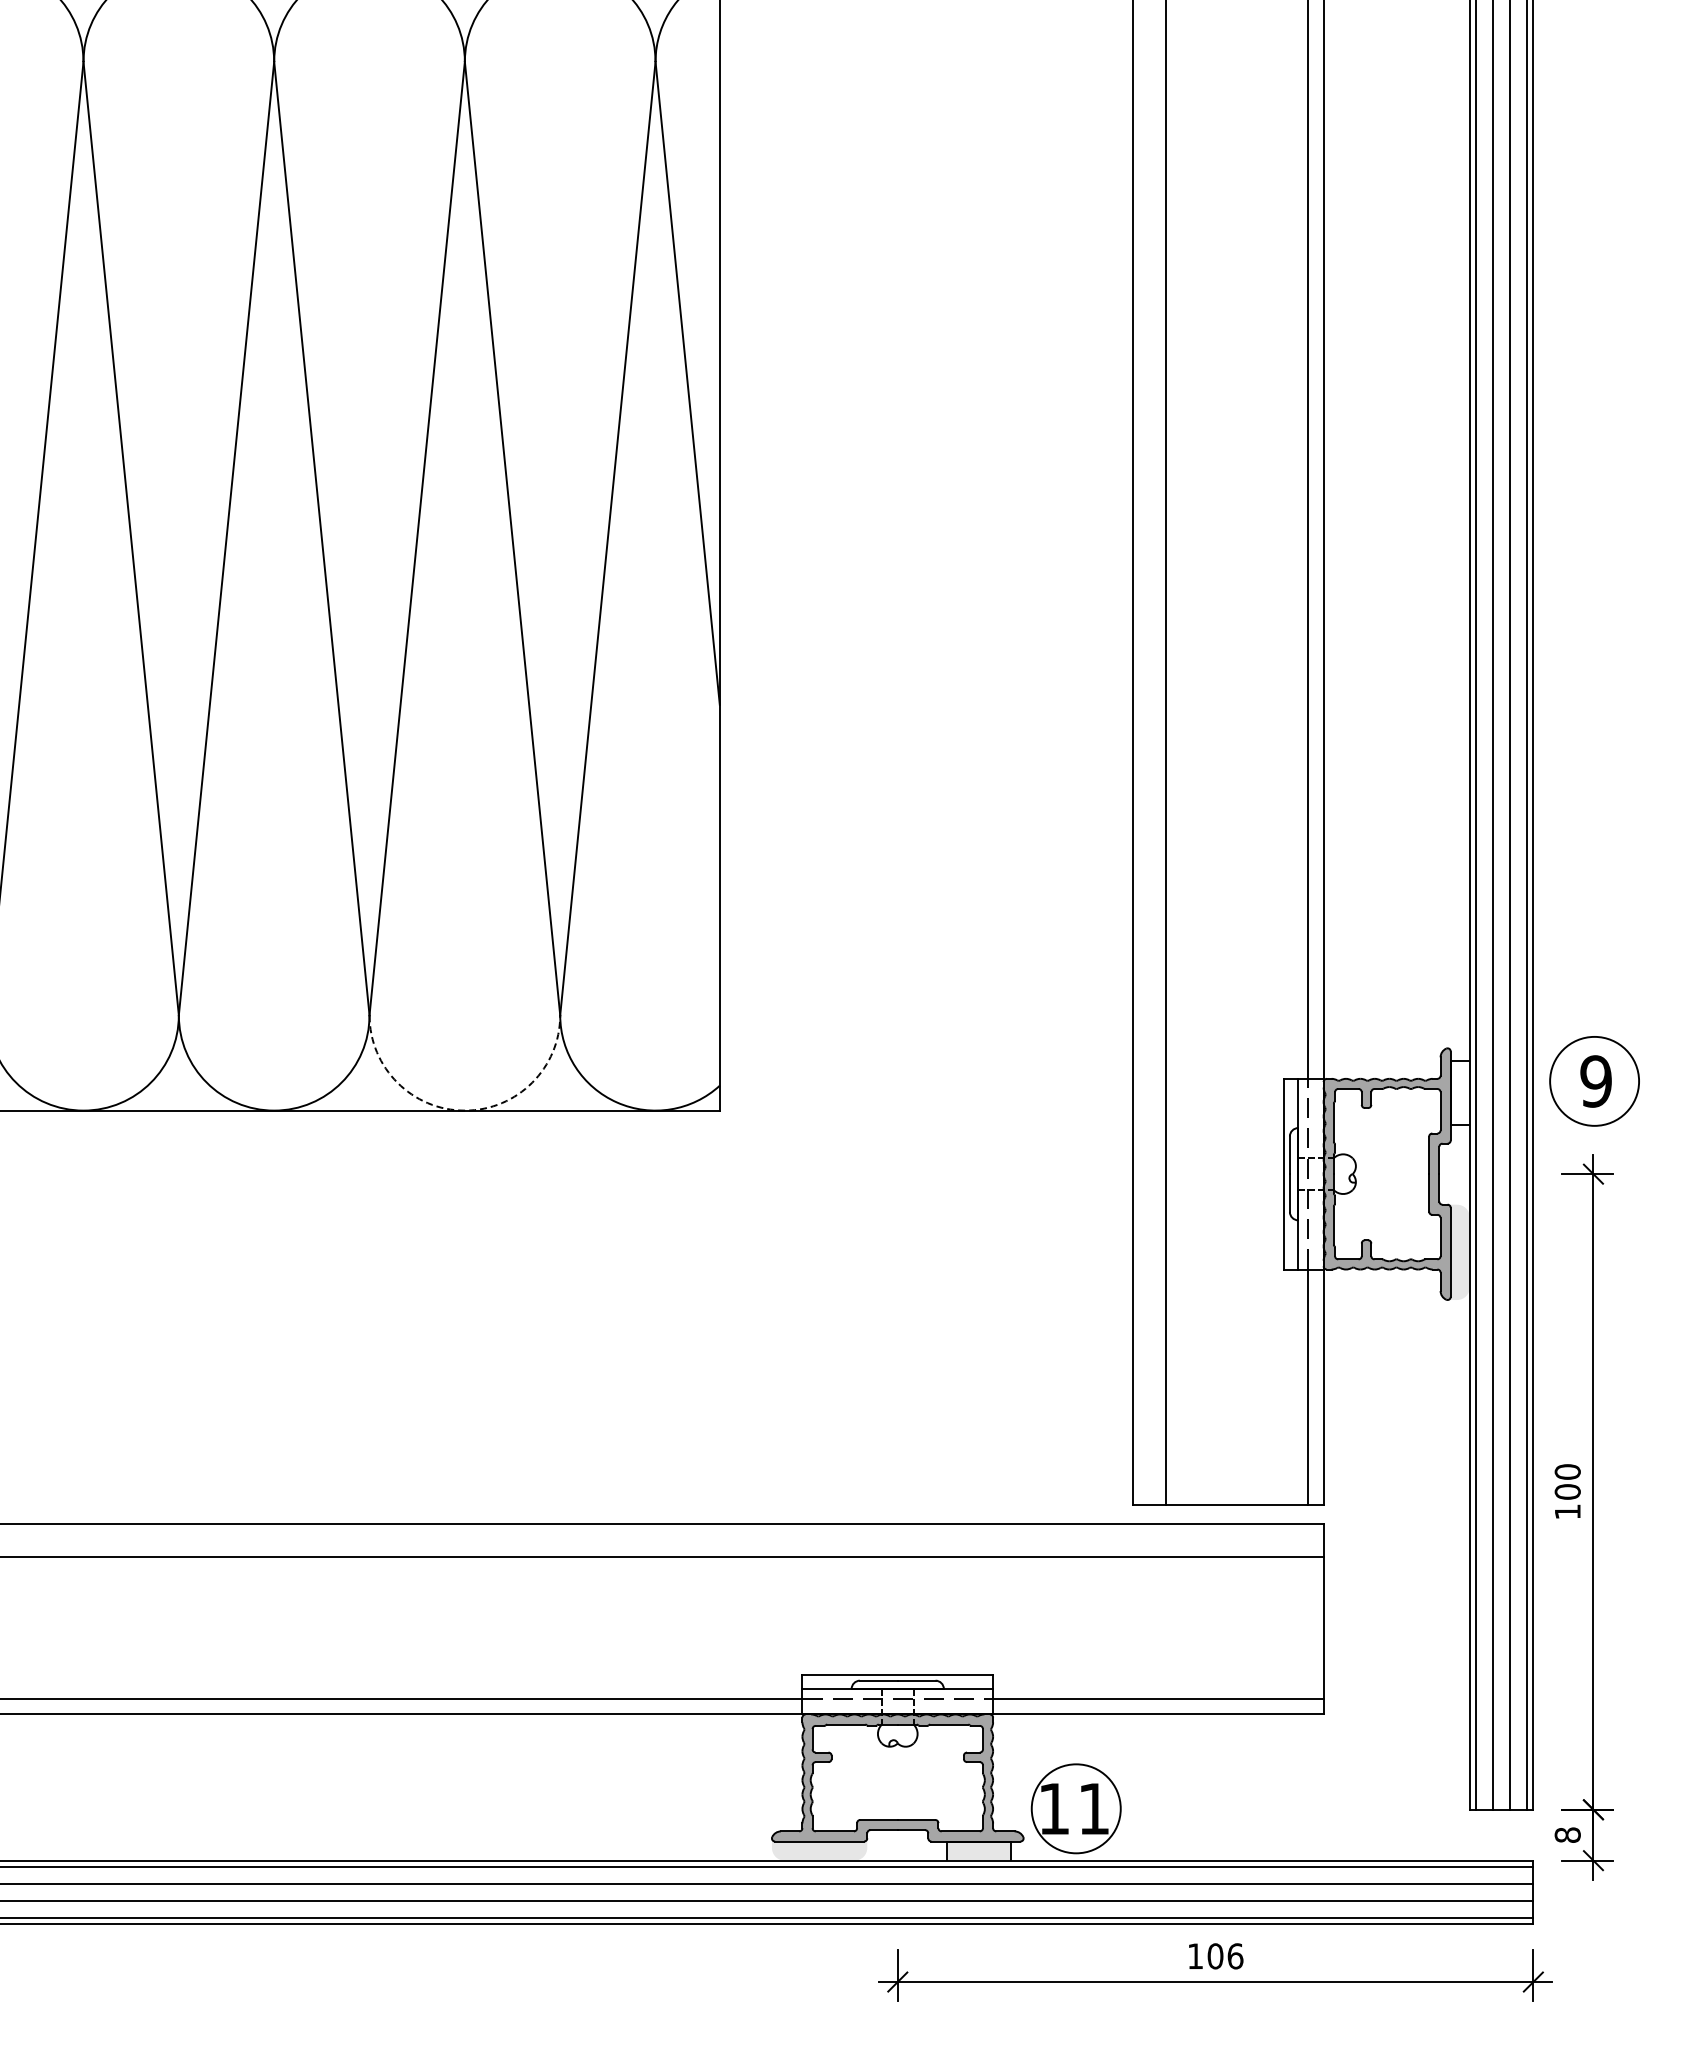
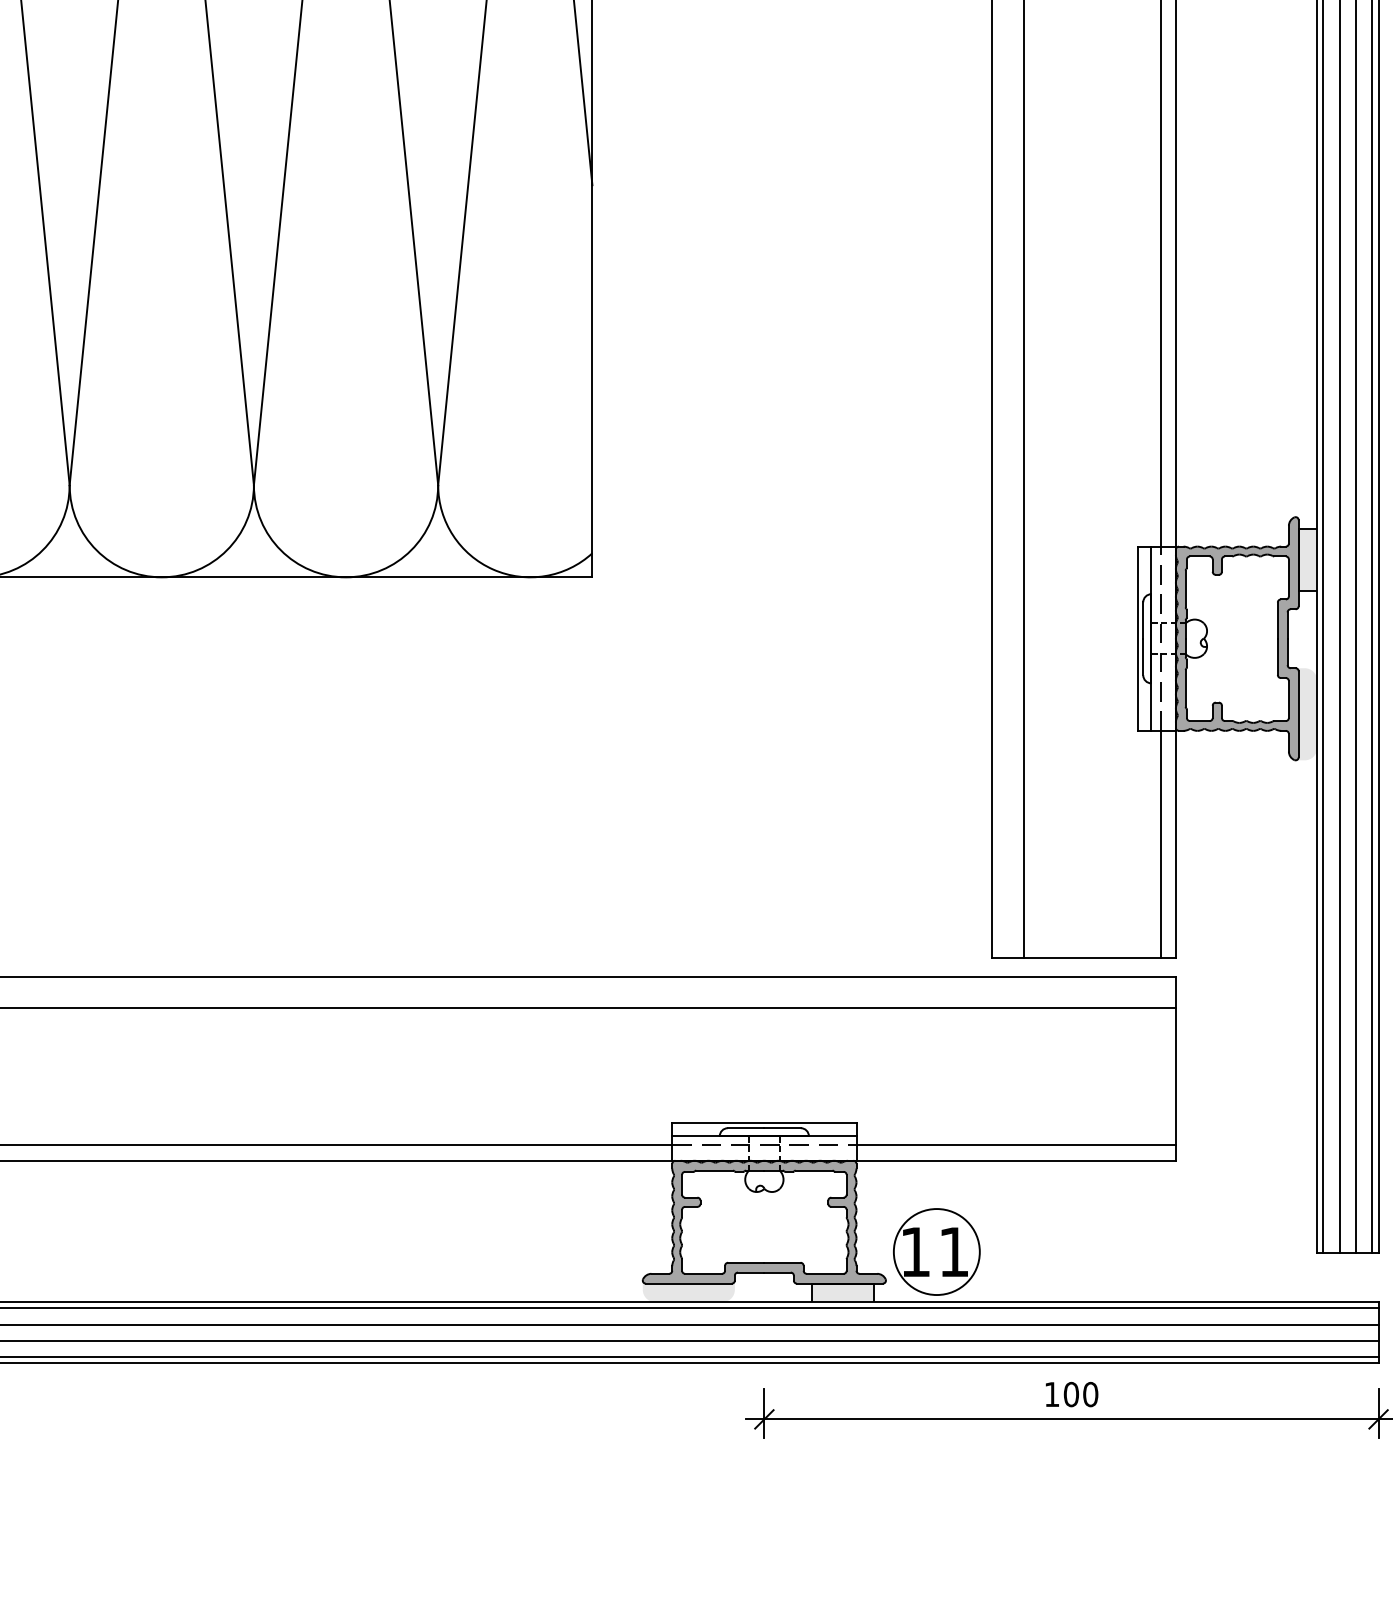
fill: (1459, 1092) -> (1307, 559), added
arc: (464, 1110) -> (345, 577), dashed -> solid
text: (1235, 1956) -> (1090, 1394), 106 -> 100

